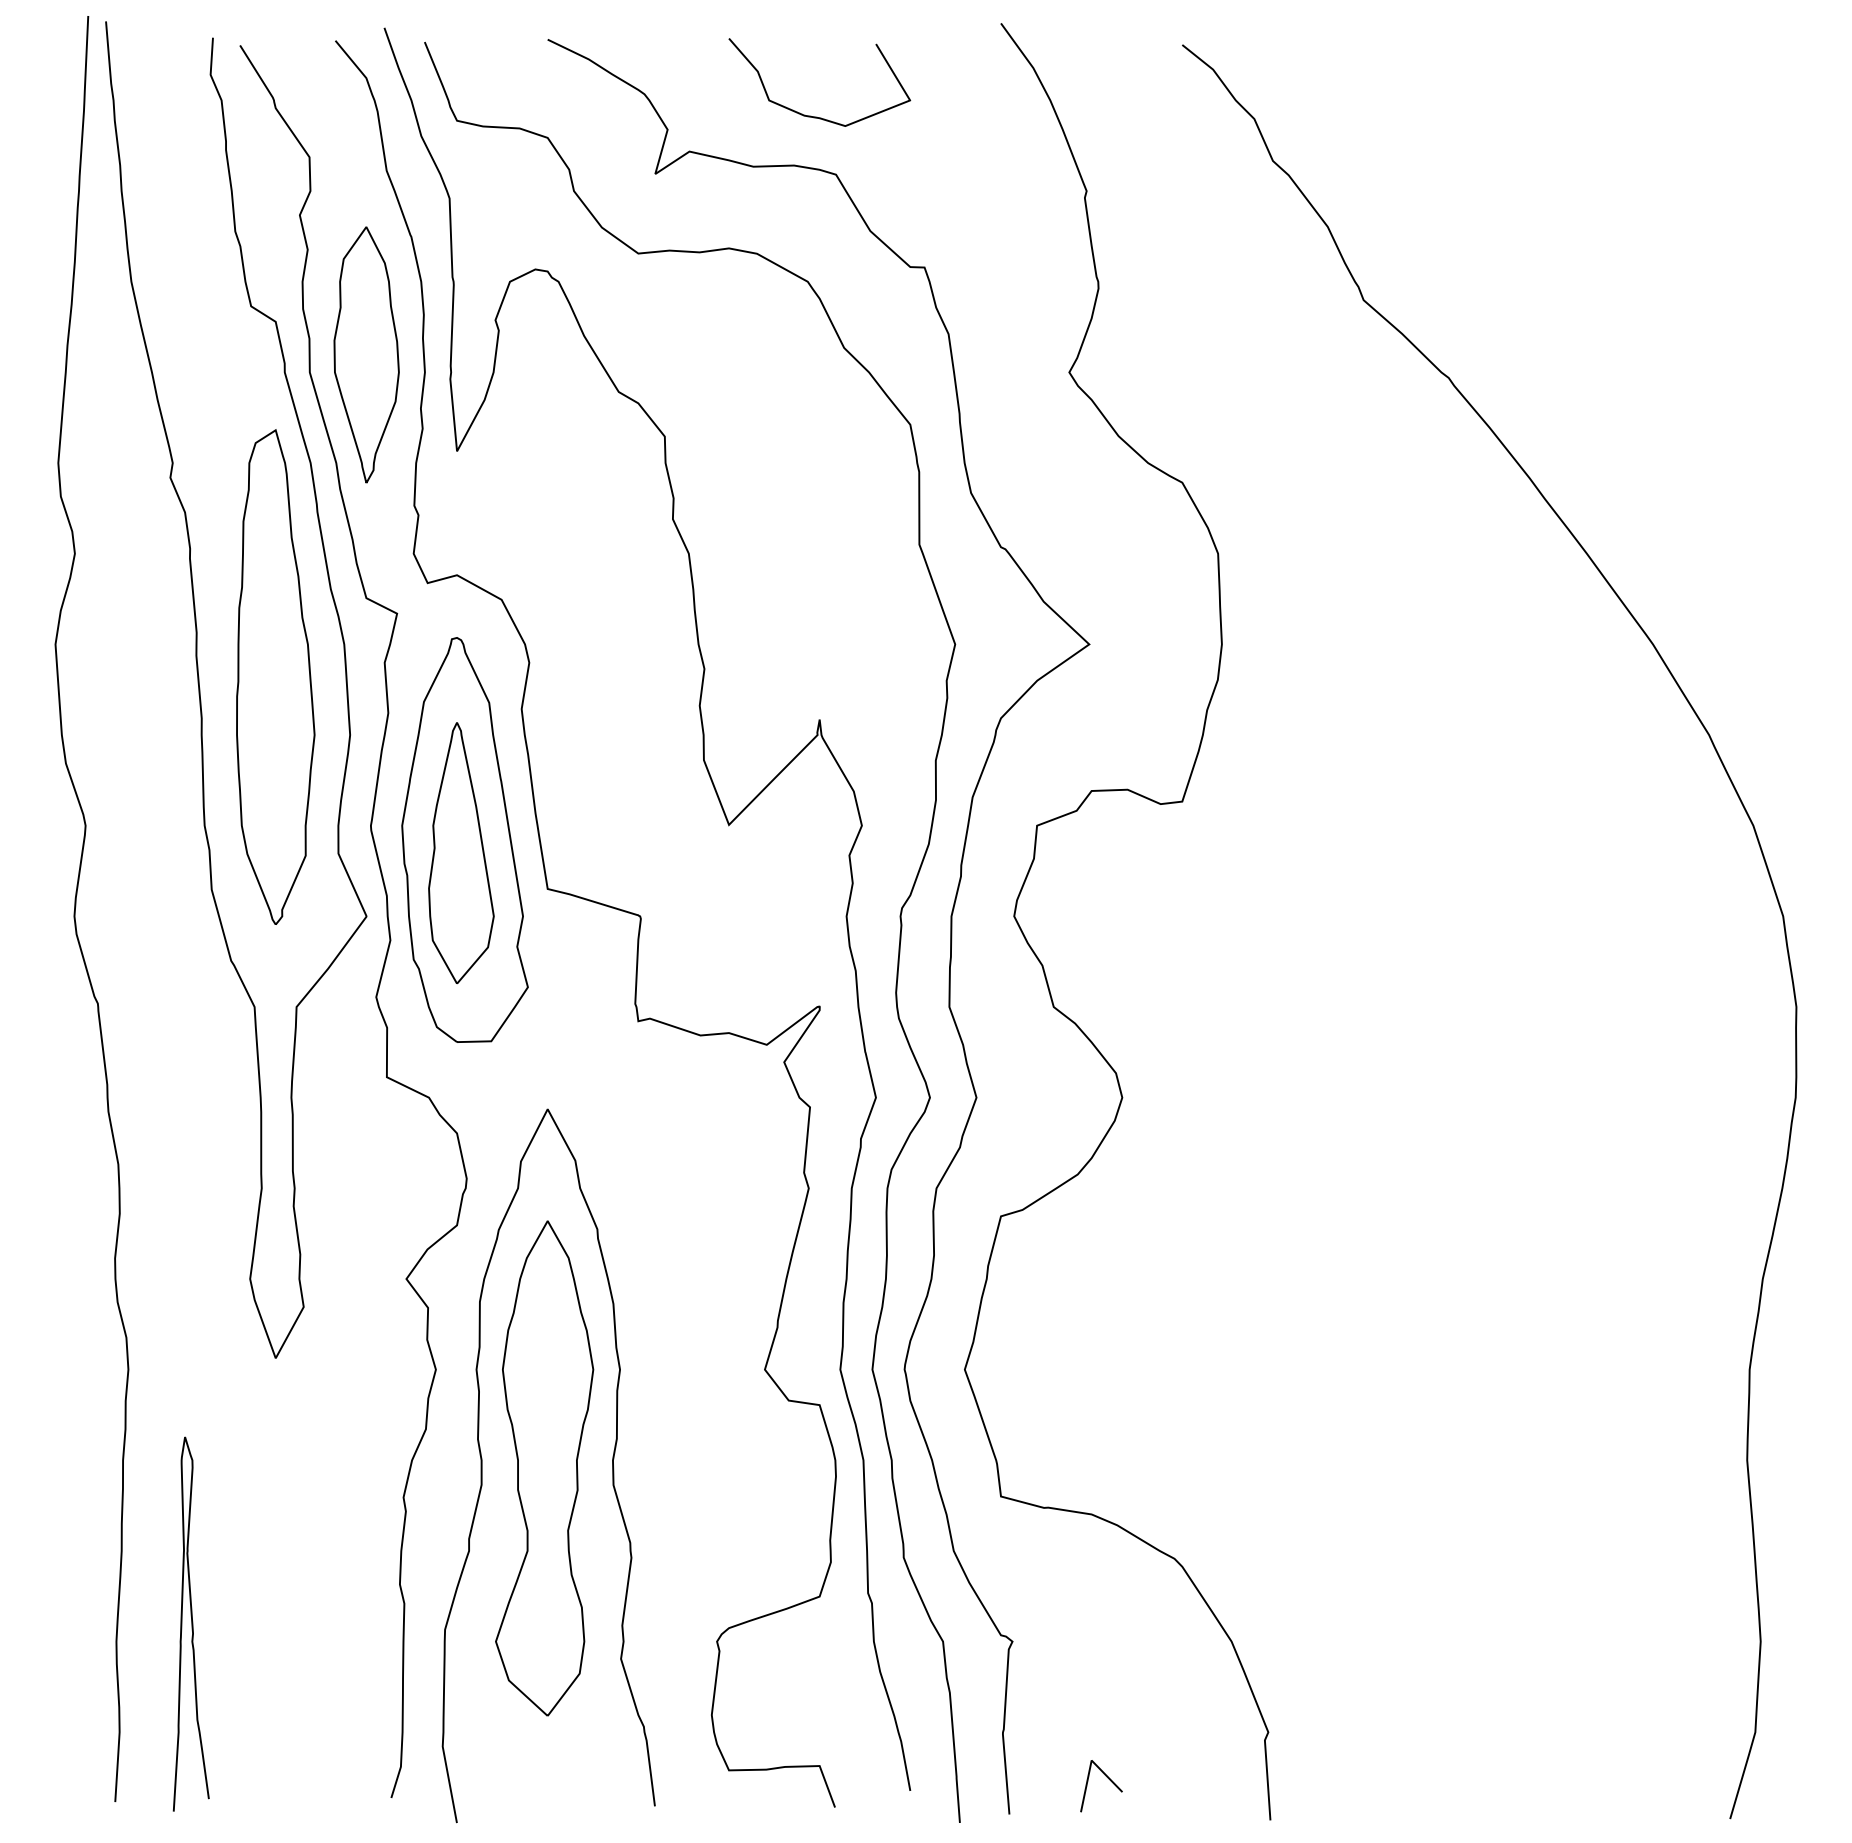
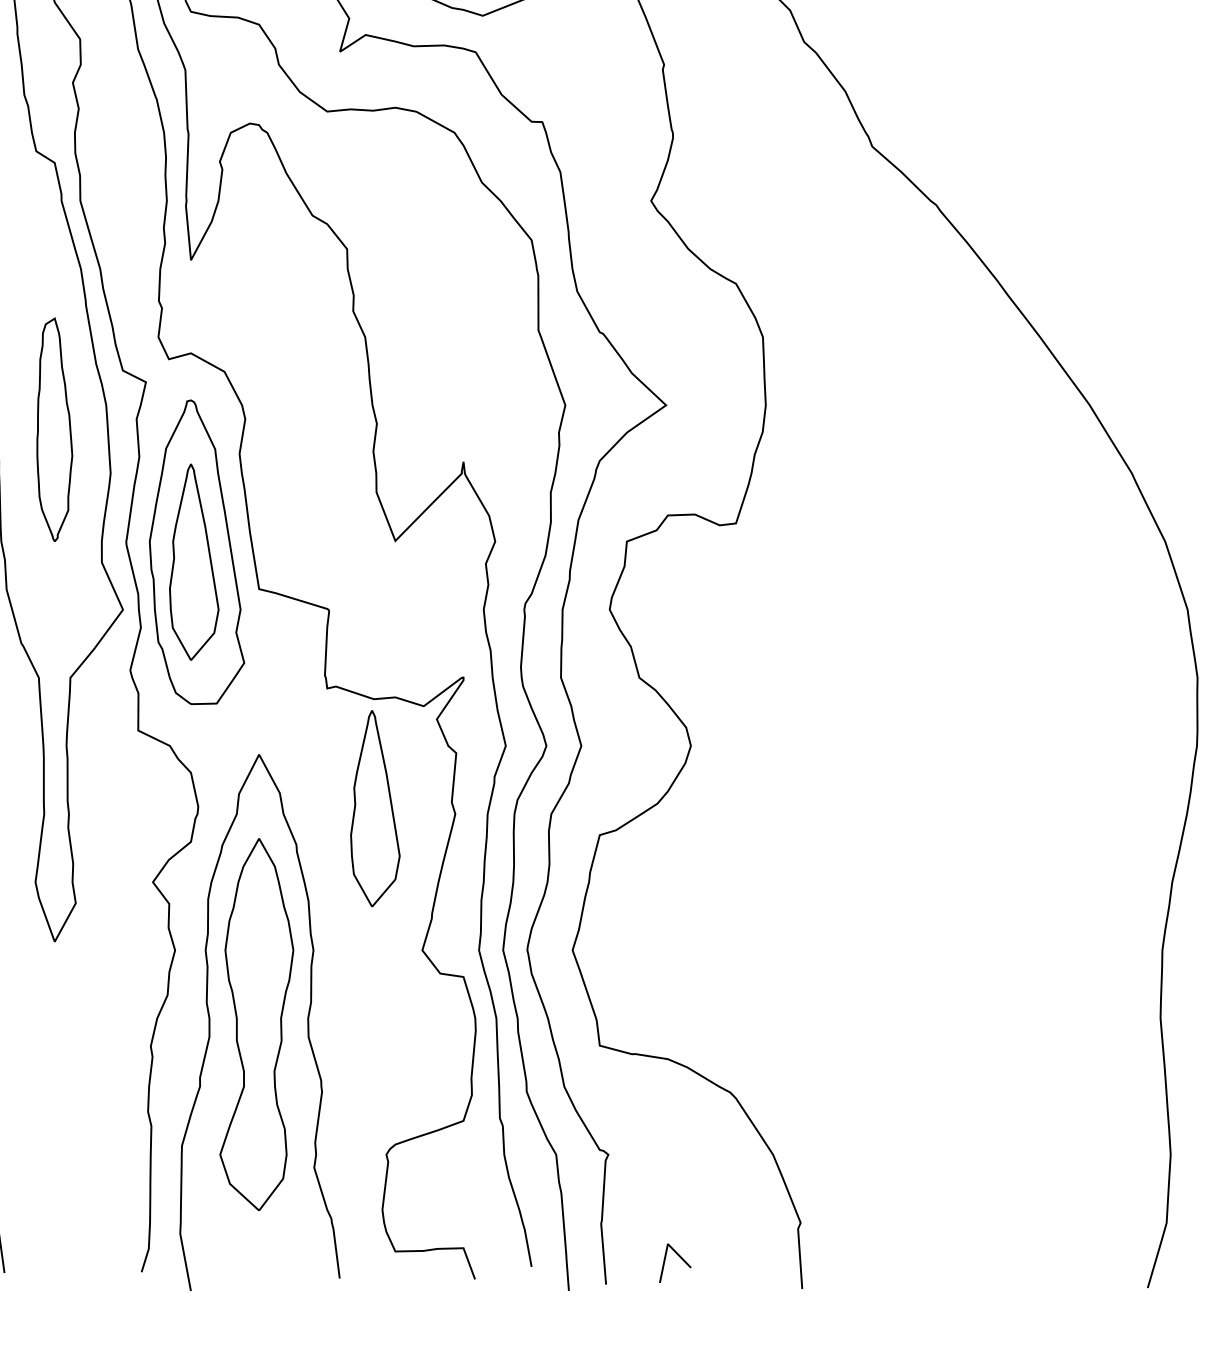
part: (366, 354) -> (122, 187), removed
part: (275, 676) -> (54, 429), size x0.6
part: (702, 1181) -> (375, 808), added

